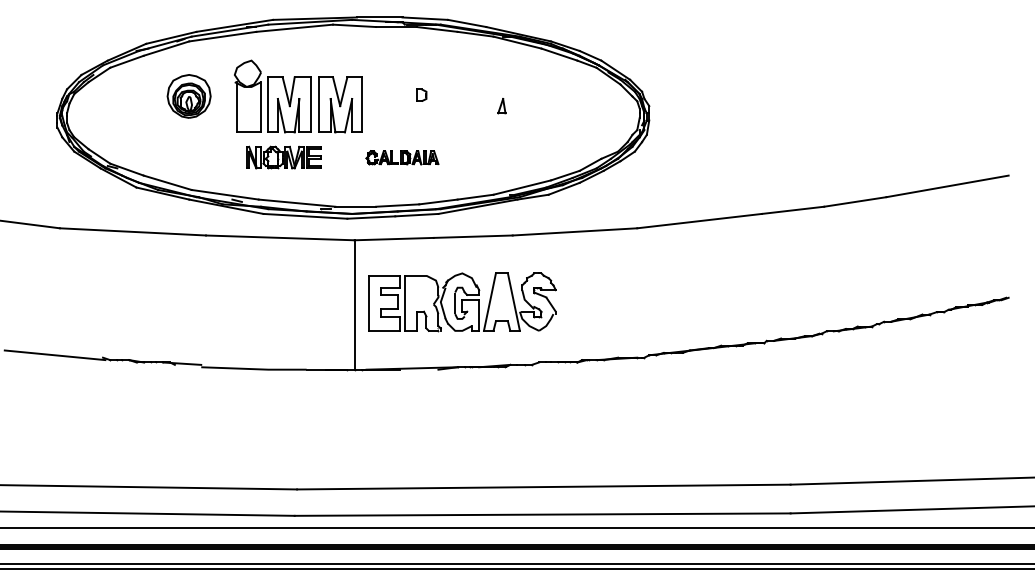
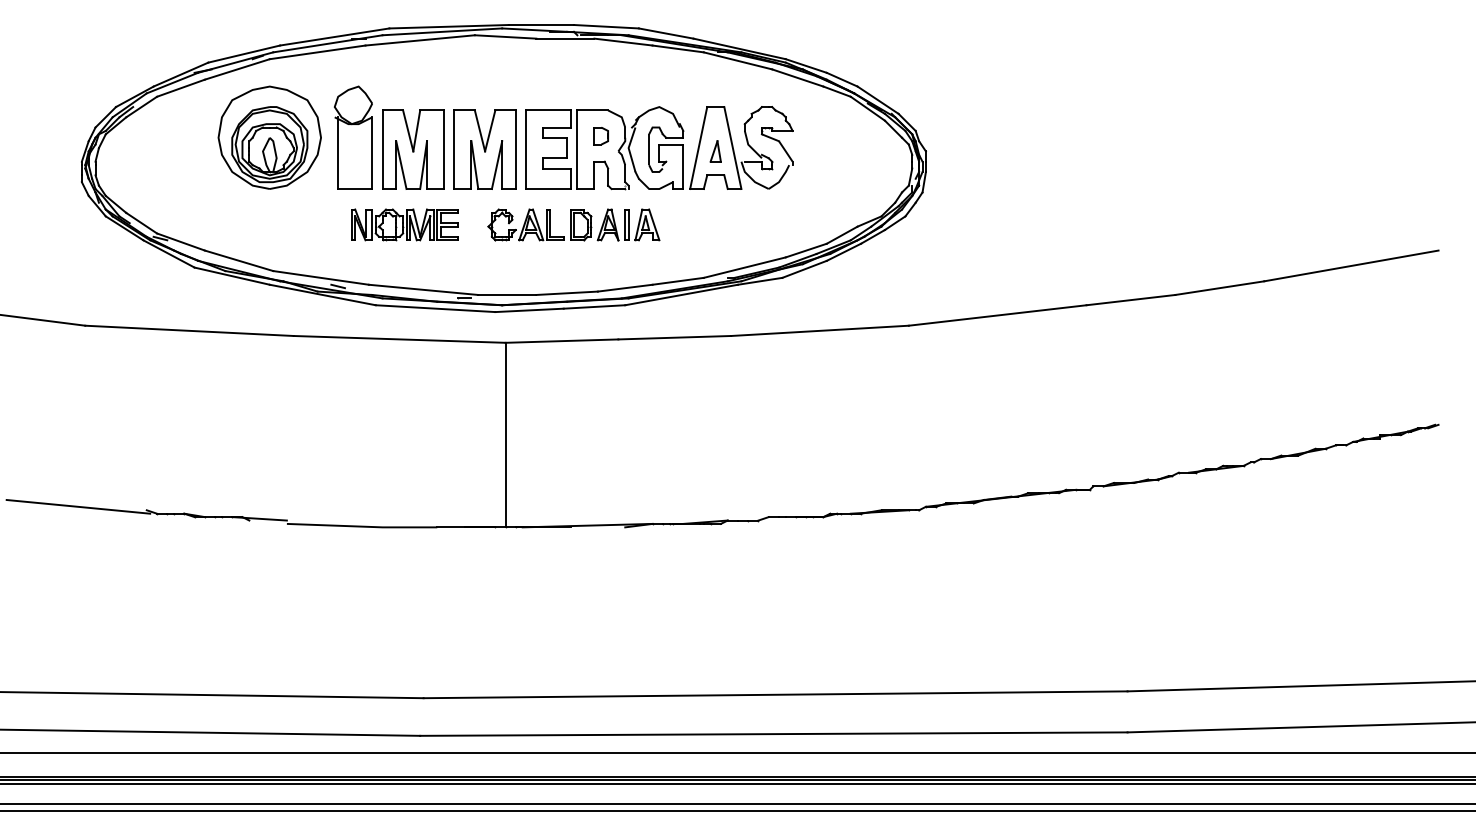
part: (189, 96) -> (269, 137), size x1.67
part: (402, 157) -> (573, 224), size x1.67
part: (462, 302) -> (659, 148), moved

